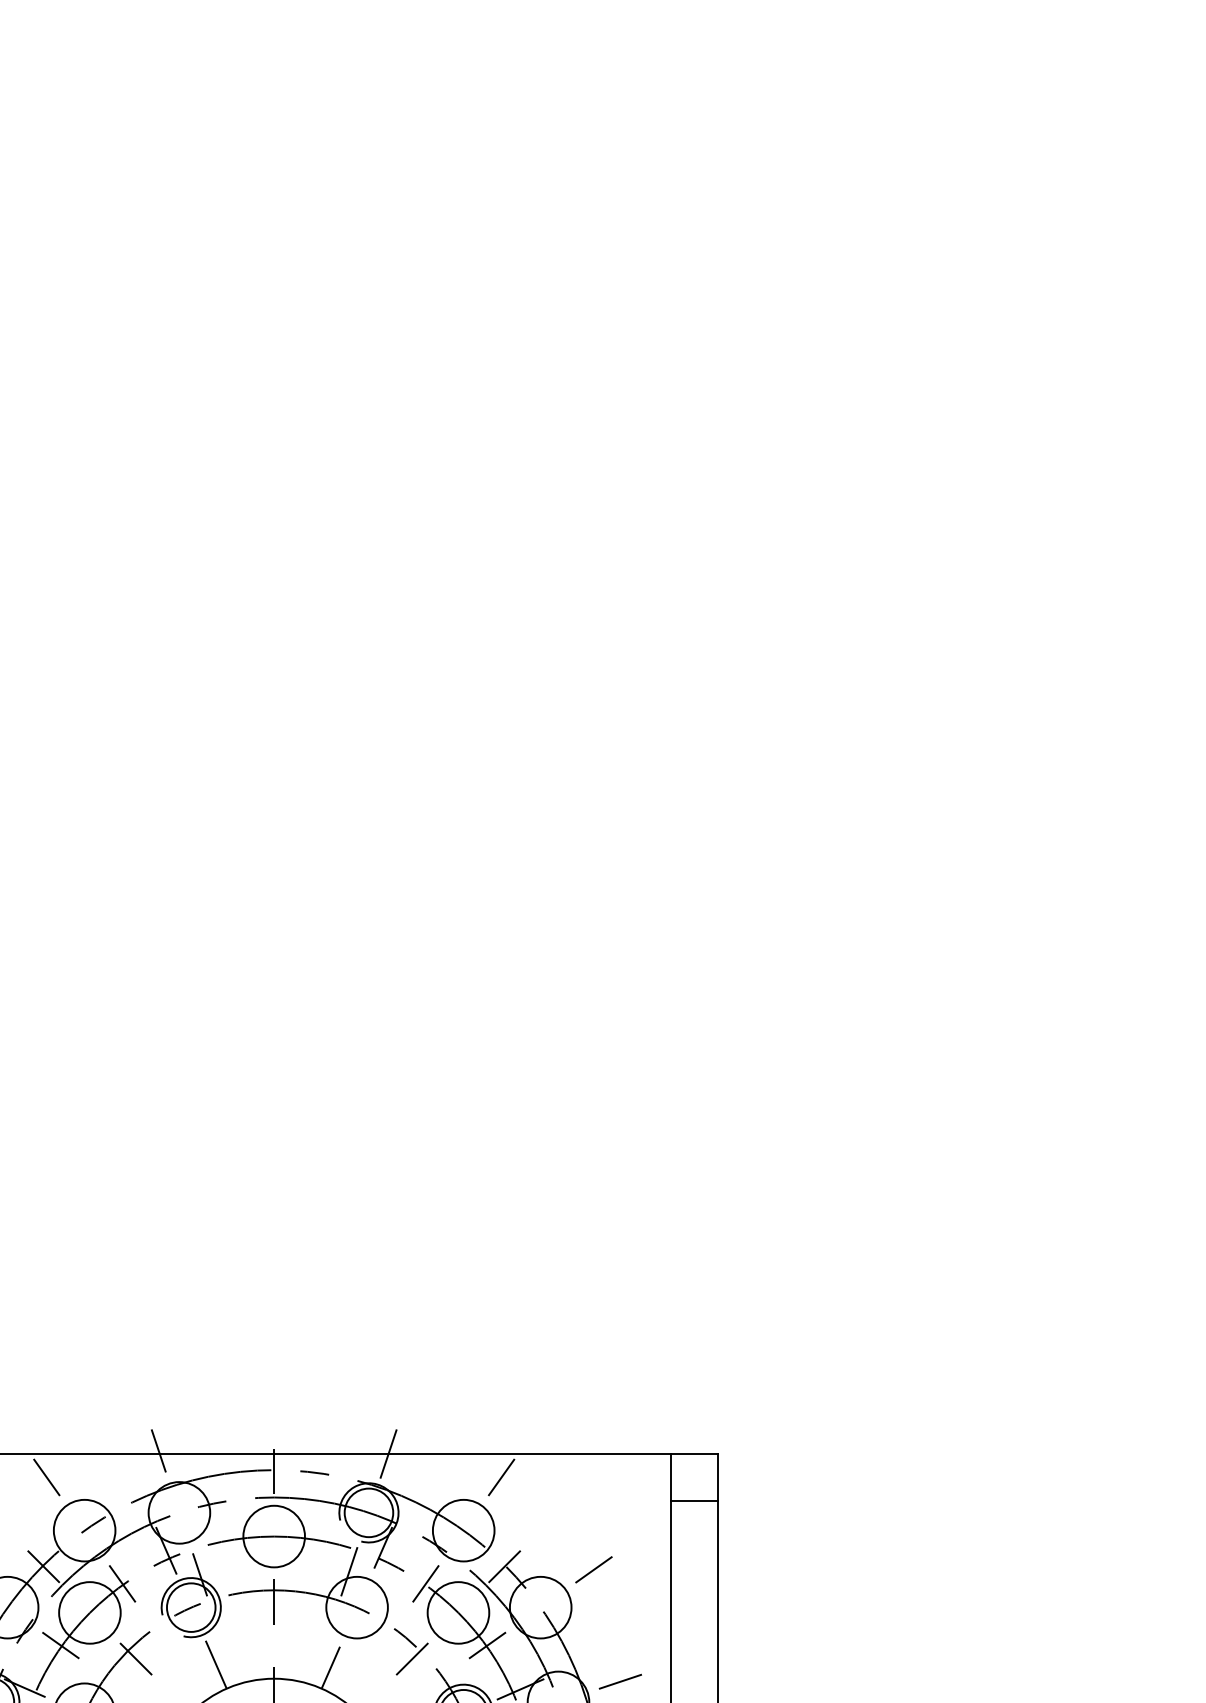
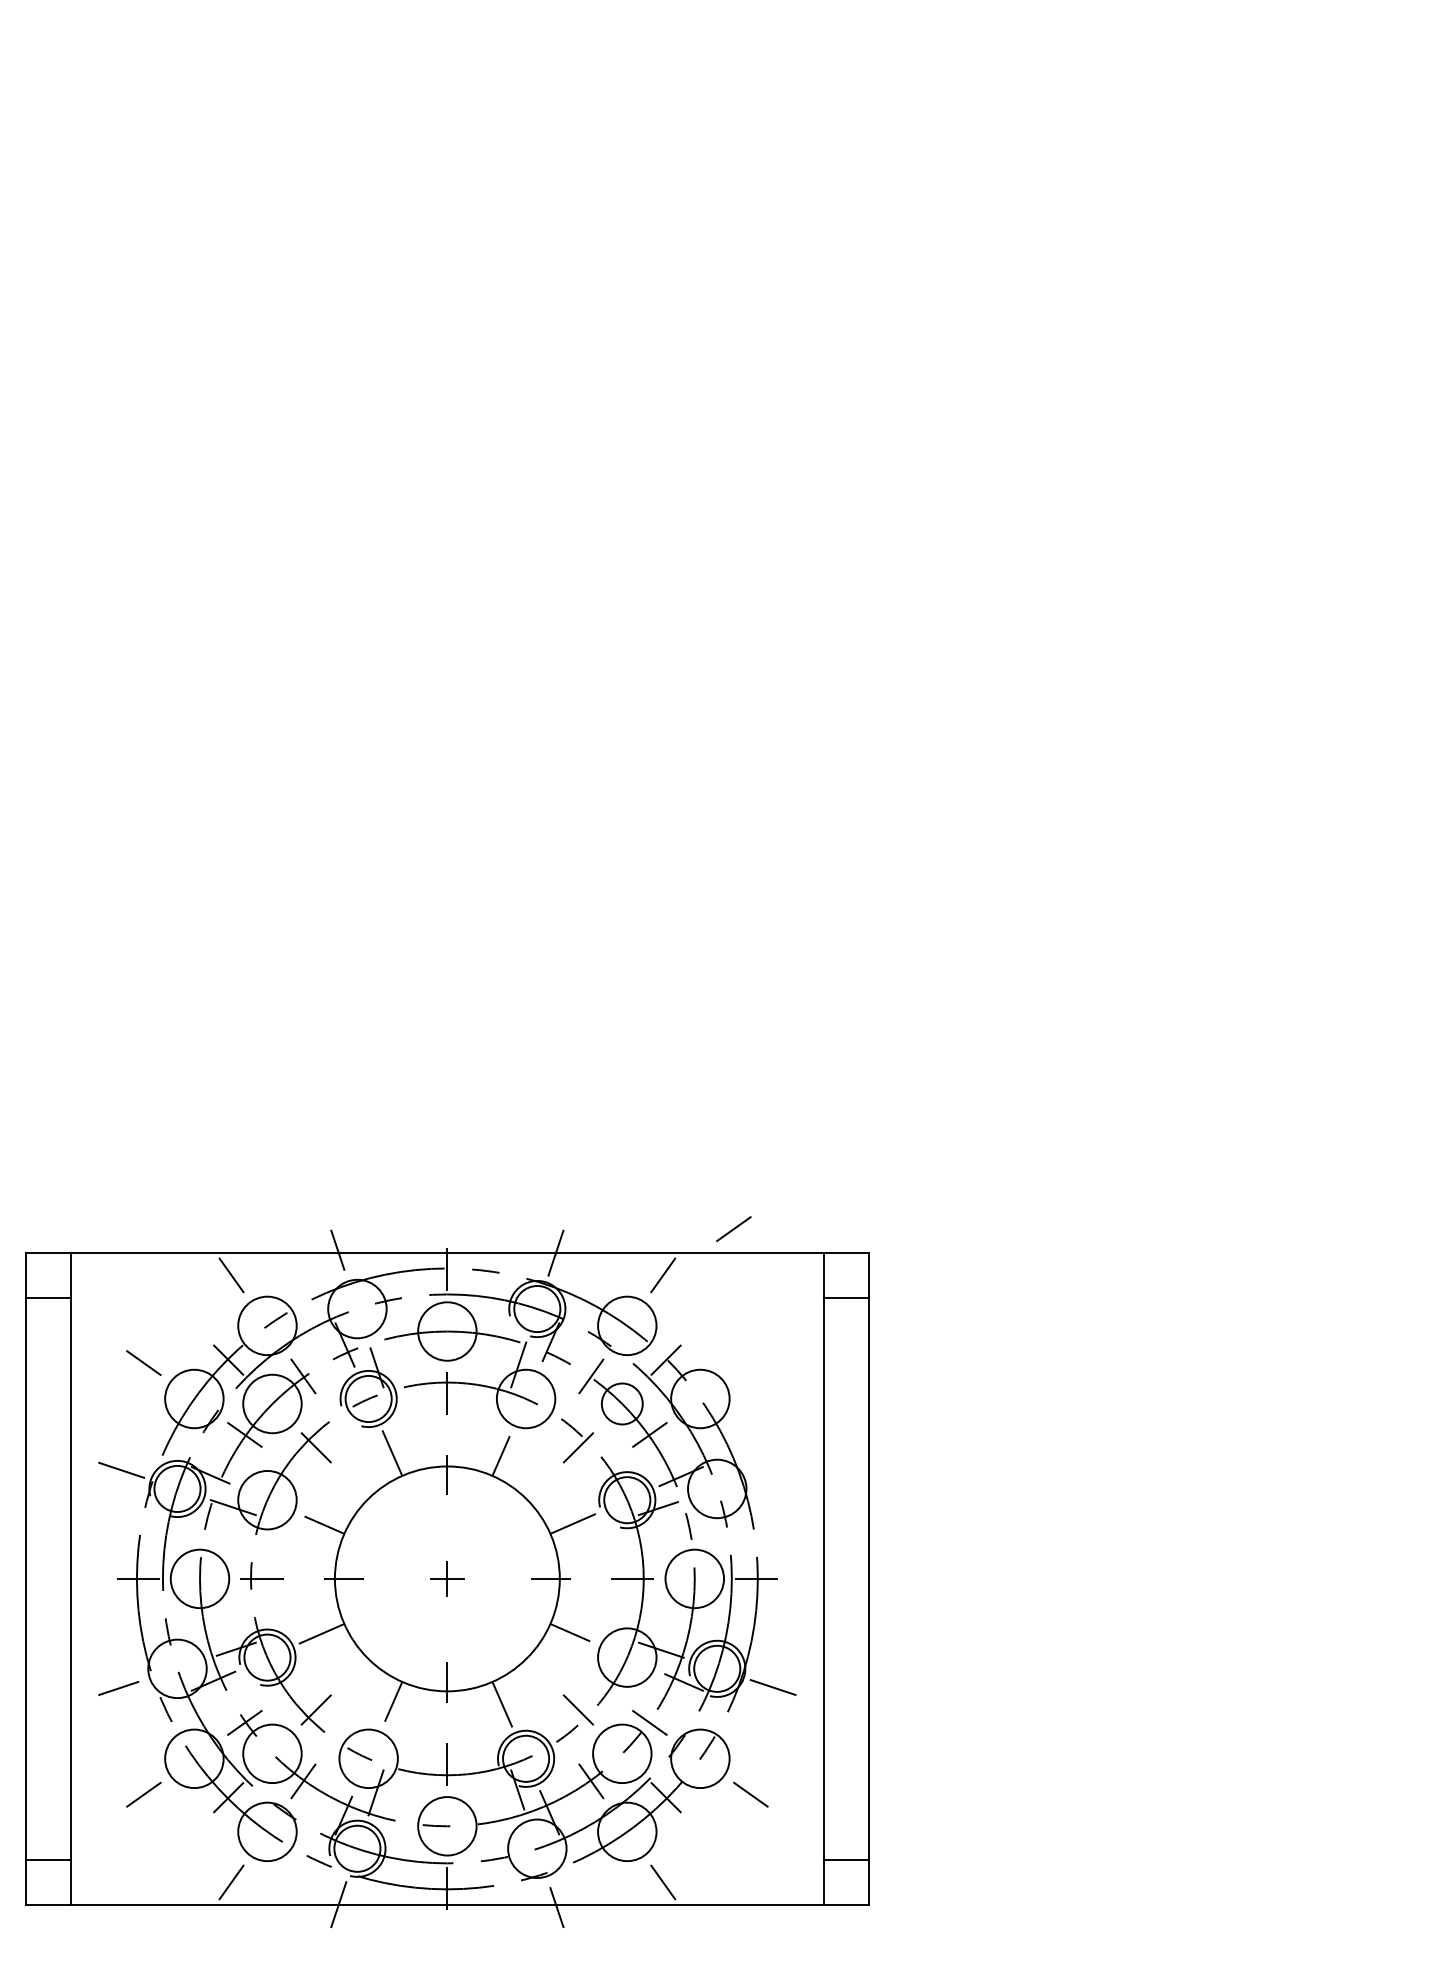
line: (593, 1569) -> (733, 1228), moved
circle: (458, 1612) -> (622, 1403), size x0.7
line: (619, 1680) -> (775, 1468), removed

